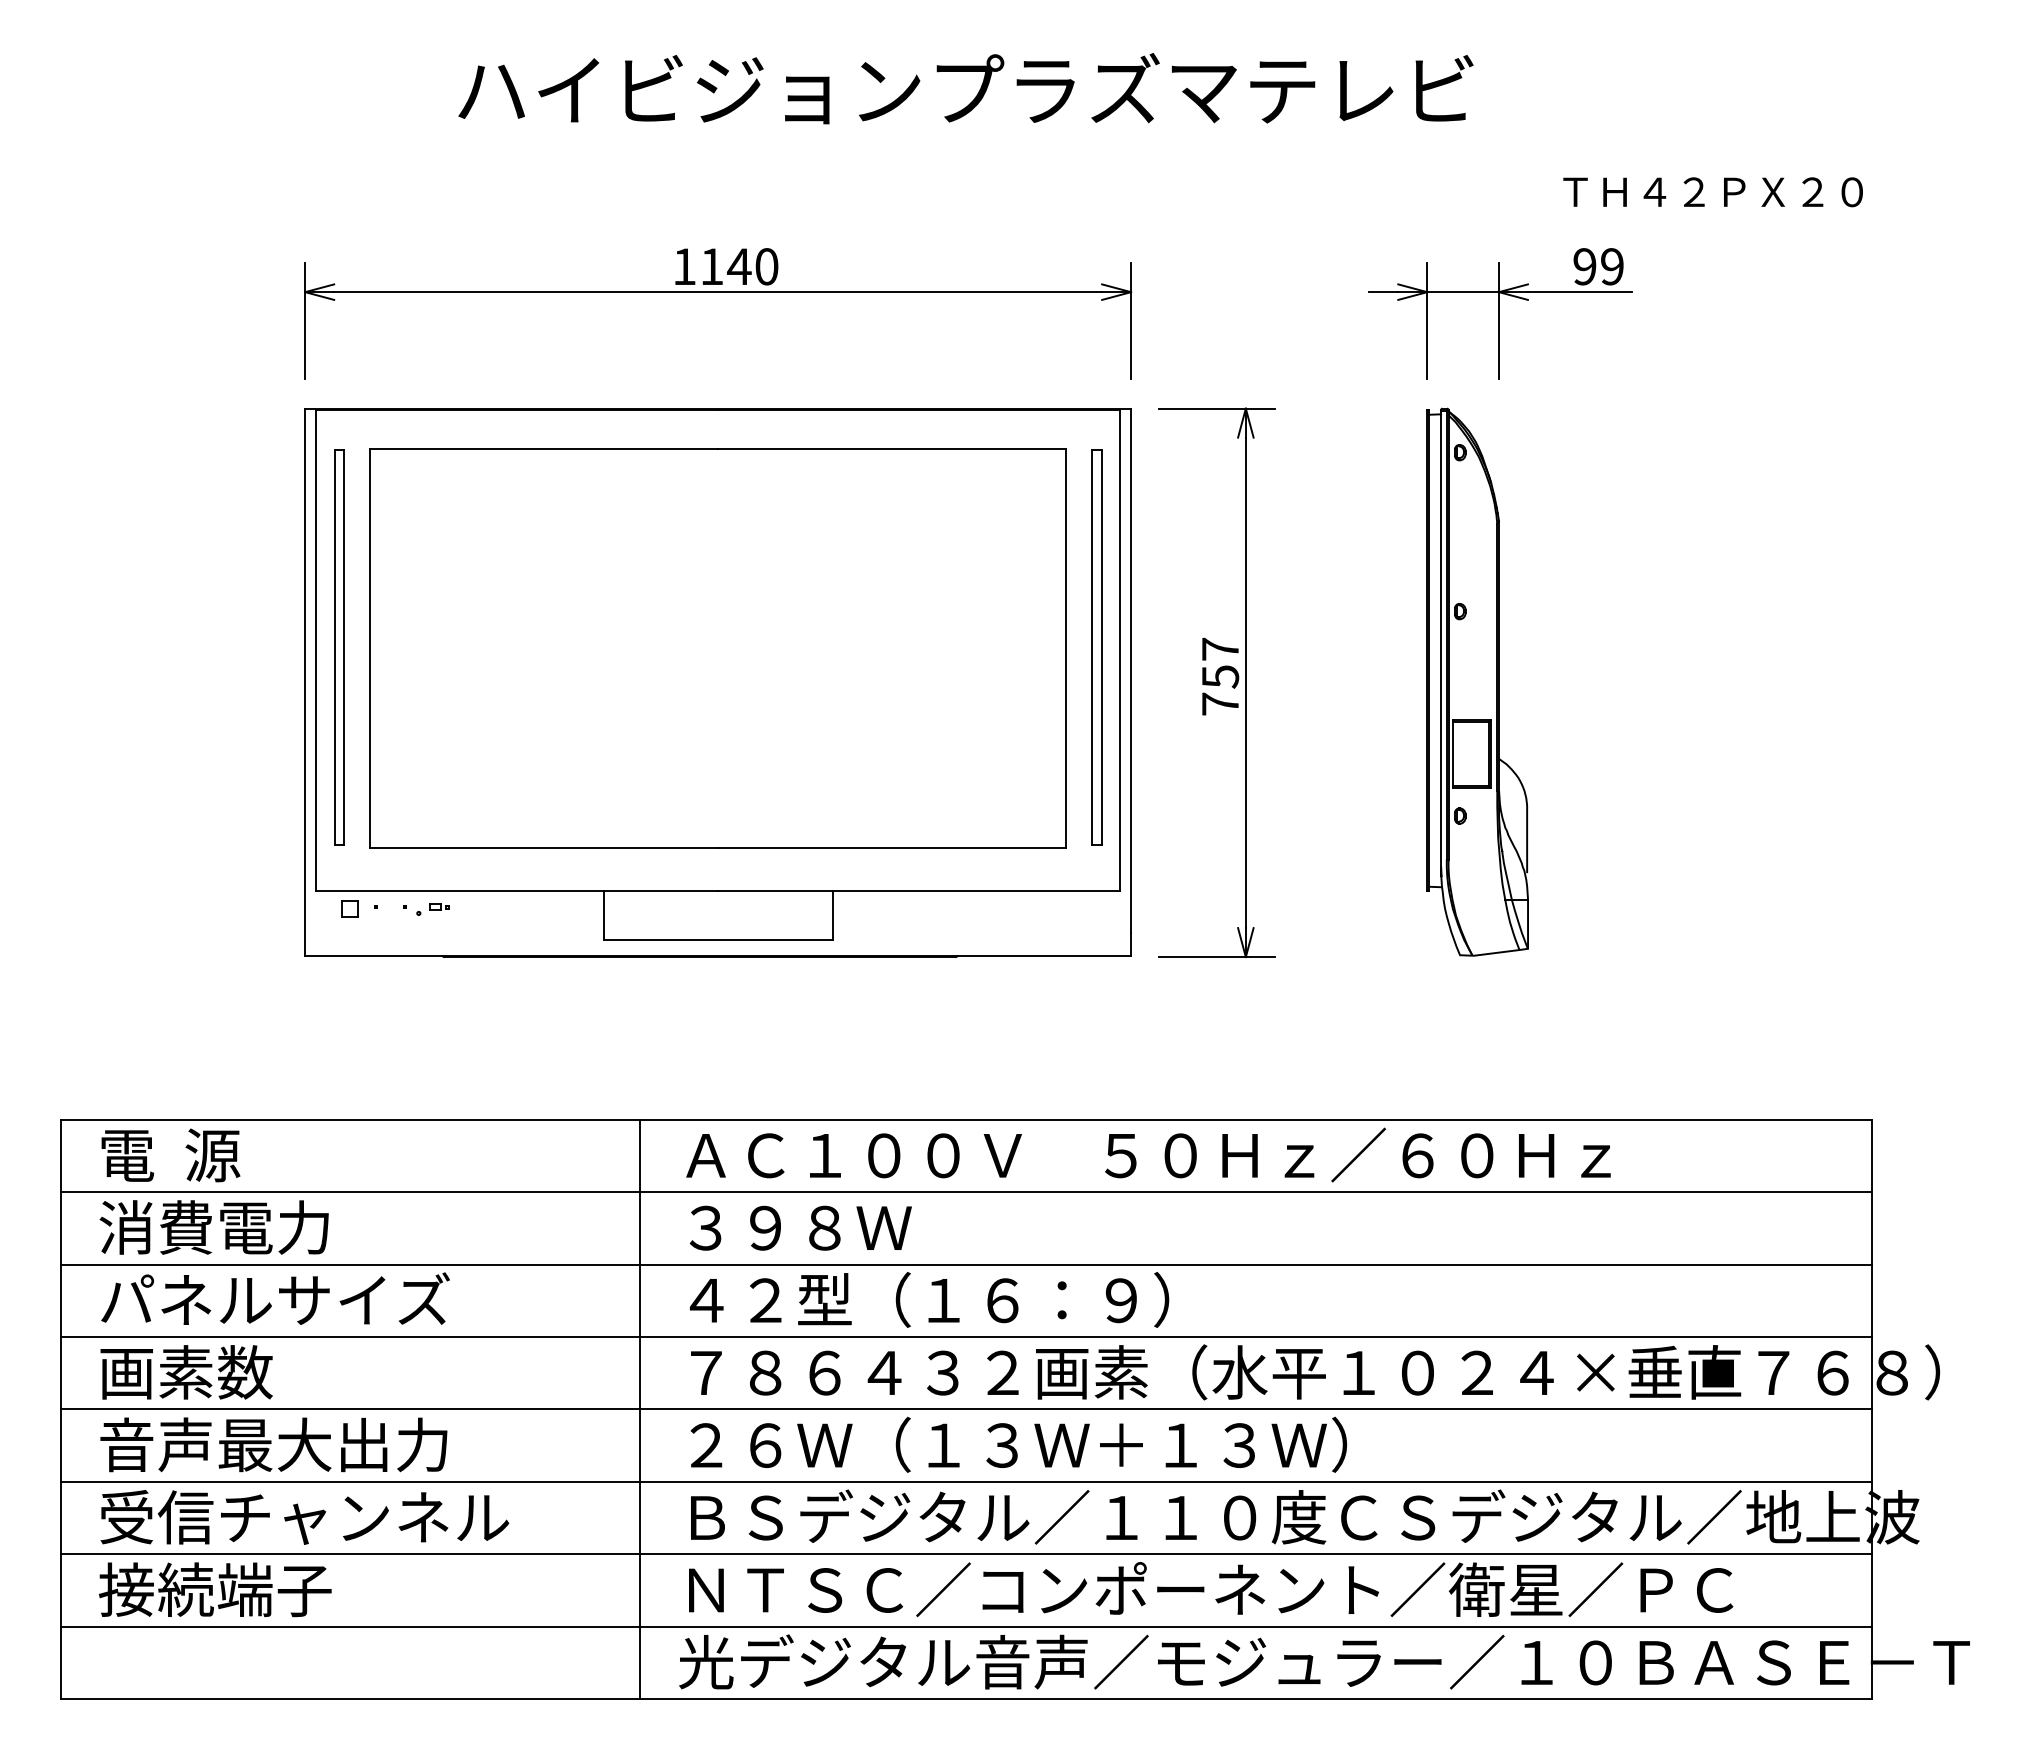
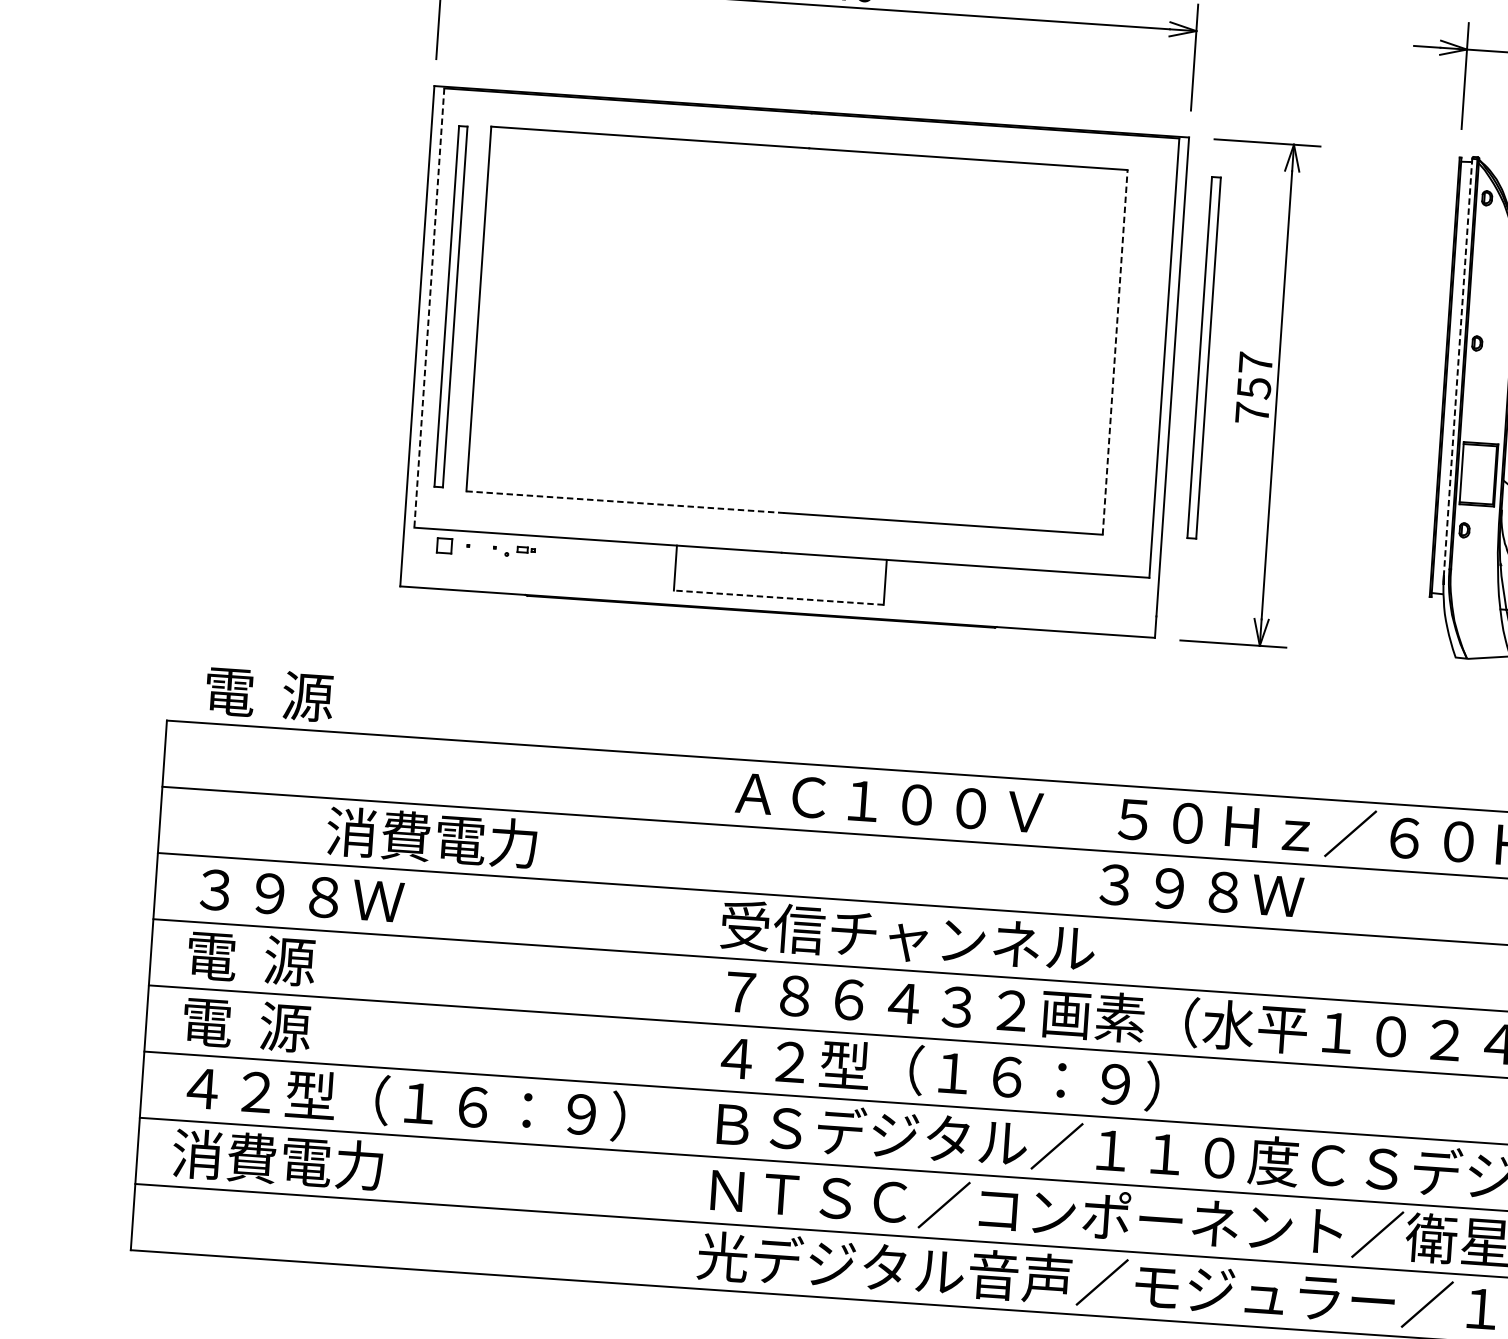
line: (1441, 638) -> (1458, 366), solid -> dashed
part: (1096, 647) -> (1203, 357), moved
line: (1066, 648) -> (1115, 352), solid -> dashed
line: (316, 651) -> (429, 308), solid -> dashed
line: (544, 847) -> (625, 502), solid -> dashed
line: (718, 940) -> (778, 597), solid -> dashed
text: (170, 1155) -> (269, 694), moved
text: (213, 1227) -> (431, 837), moved
text: (800, 1227) -> (1201, 890), moved
text: (275, 1298) -> (351, 897), パネルサイズ -> ３９８Ｗ
text: (924, 1299) -> (944, 938), ４２型（１６：９） -> 受信チャンネル
text: (186, 1372) -> (265, 959), 画素数 -> 電  源
line: (640, 1409) -> (678, 1021), removed
text: (273, 1444) -> (340, 1030), 音声最大出力 -> 電  源
text: (1018, 1444) -> (1021, 1077), ２６Ｗ（１３Ｗ＋１３Ｗ） -> ４２型（１６：９）
text: (344, 1517) -> (401, 1101), 受信チャンネル -> ４２型（１６：９）
text: (214, 1589) -> (278, 1159), 接続端子 -> 消費電力

